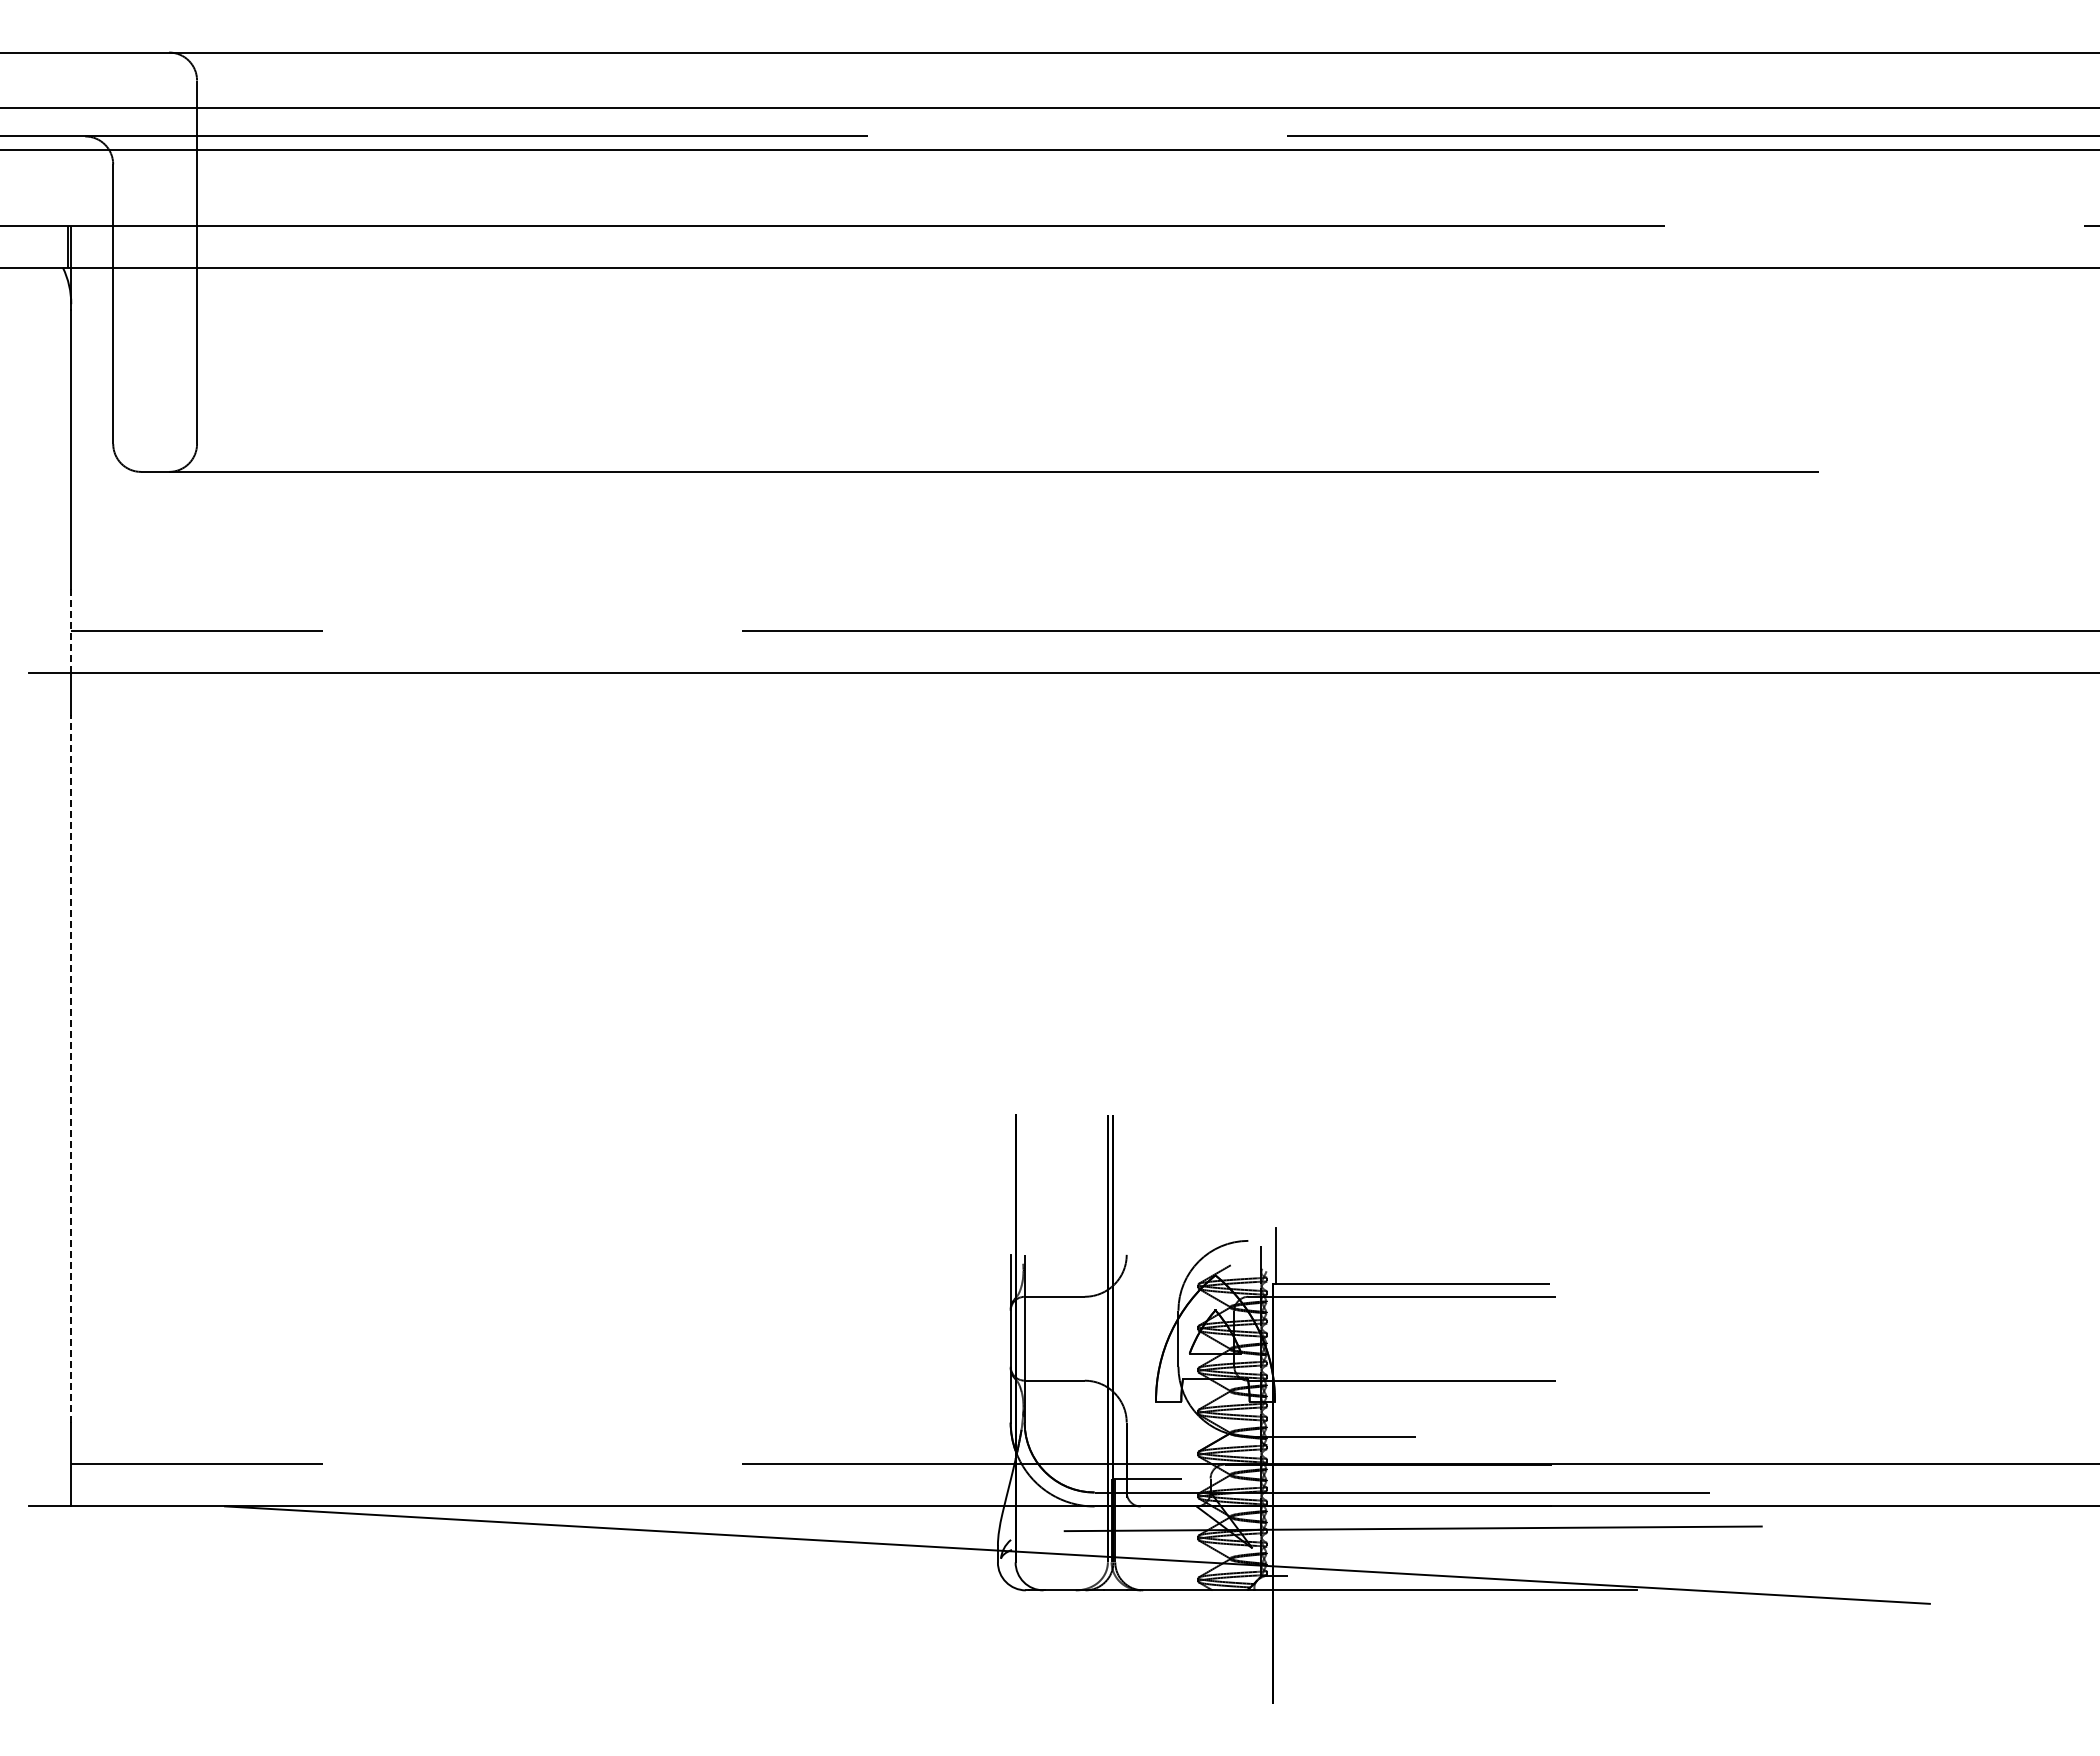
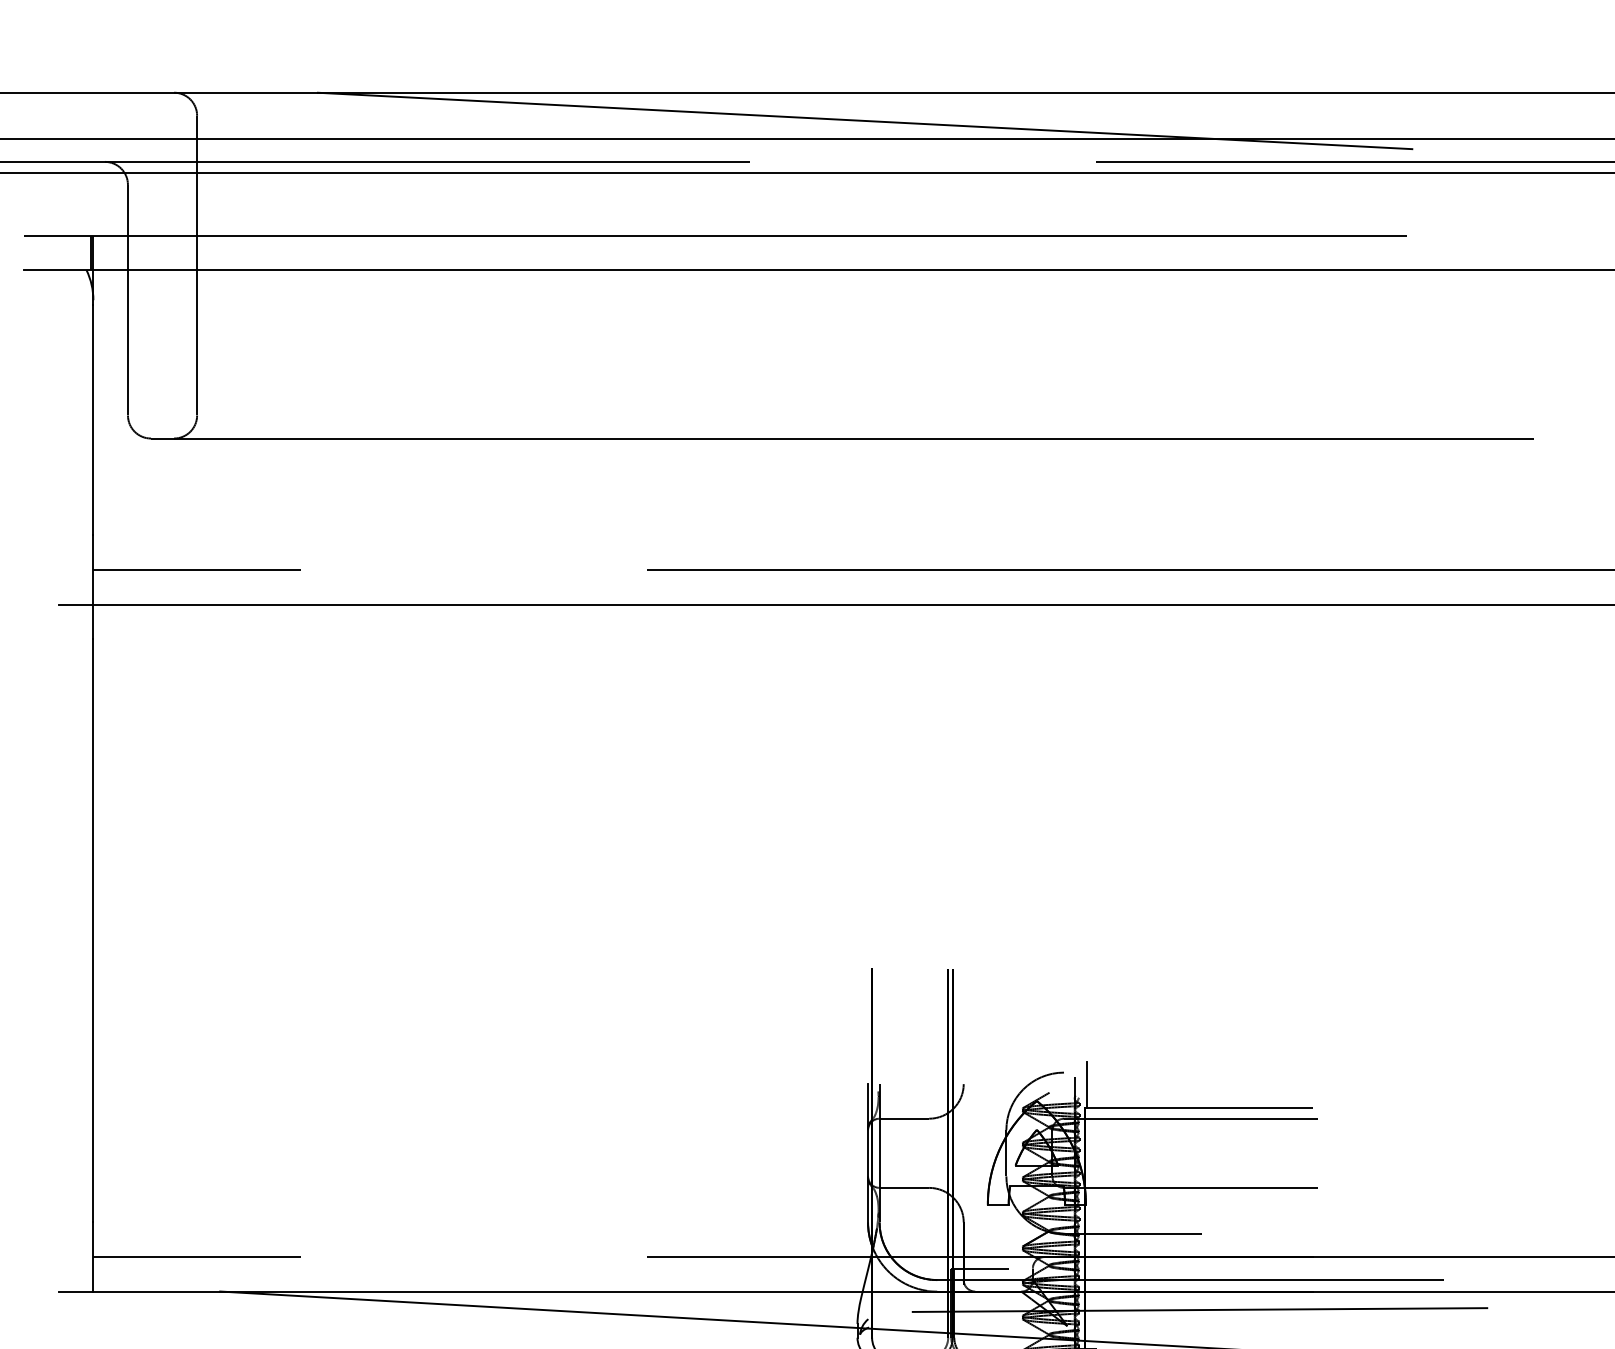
line: (1006, 86) -> (864, 120), added
line: (71, 631) -> (93, 570), dashed -> solid
line: (71, 1068) -> (93, 930), dashed -> solid

